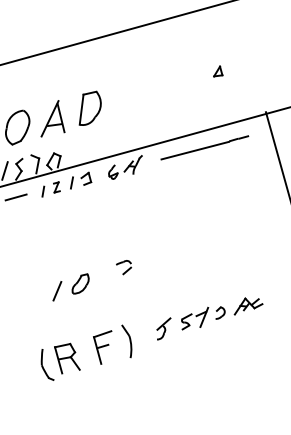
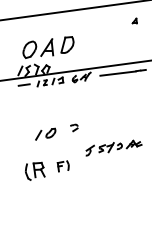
part: (216, 70) -> (134, 20), moved
part: (208, 316) -> (113, 147), moved
part: (113, 343) -> (63, 165), size x0.6

